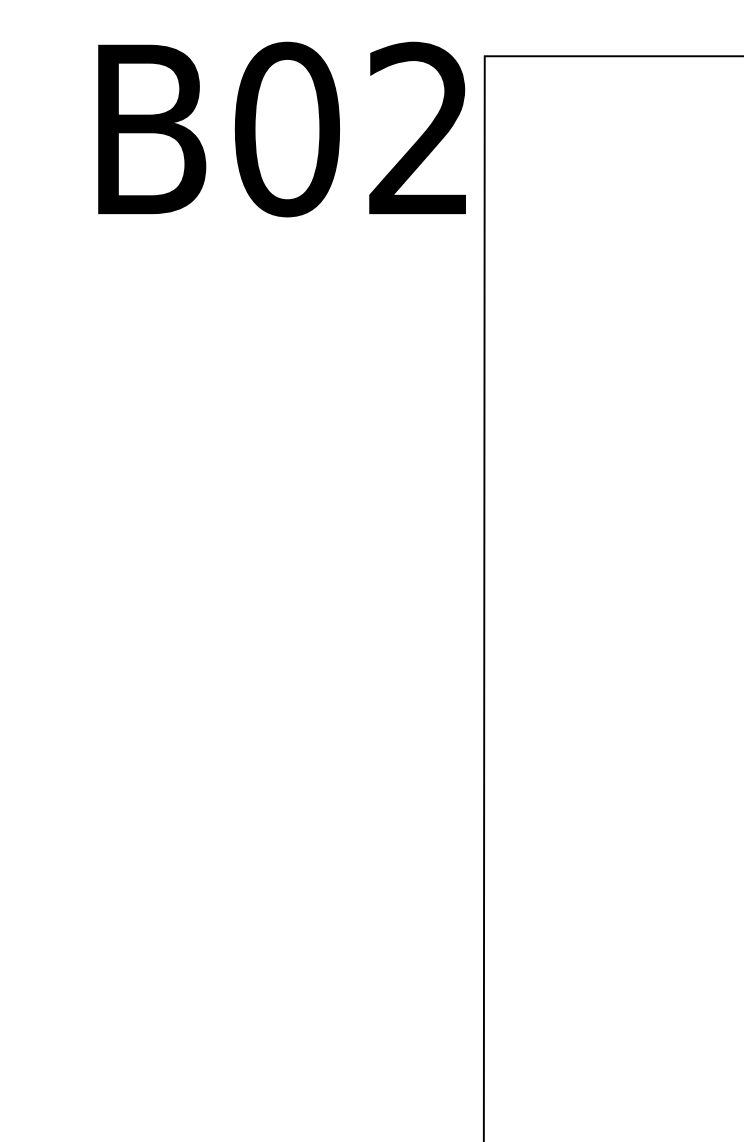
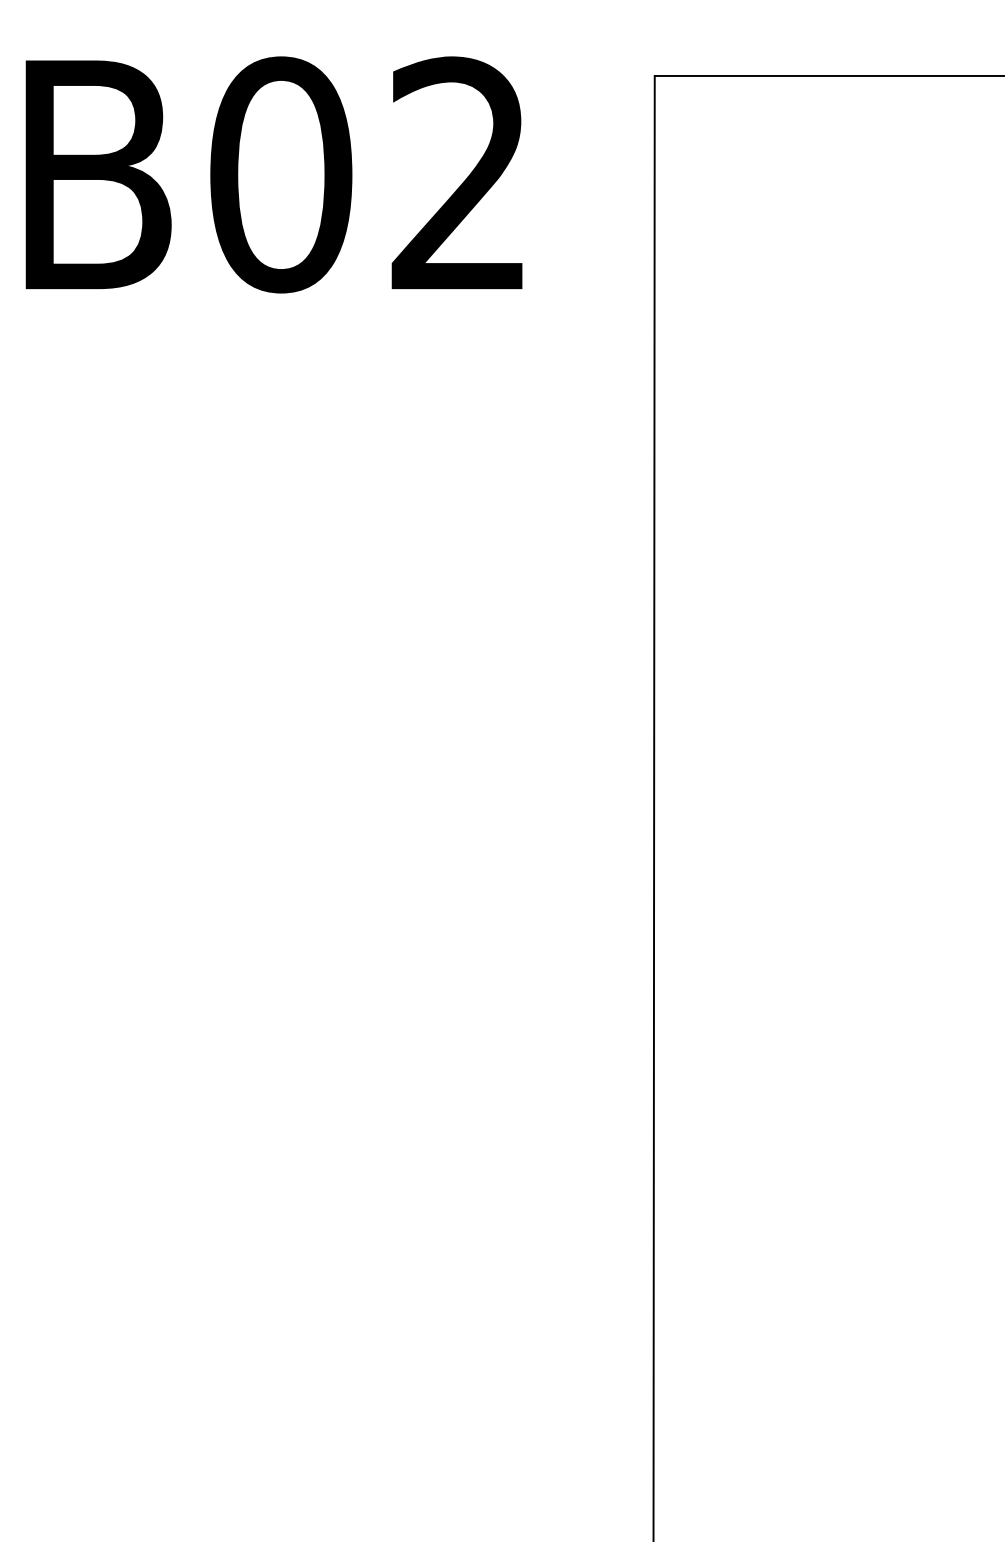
text: (281, 129) -> (273, 174), moved

